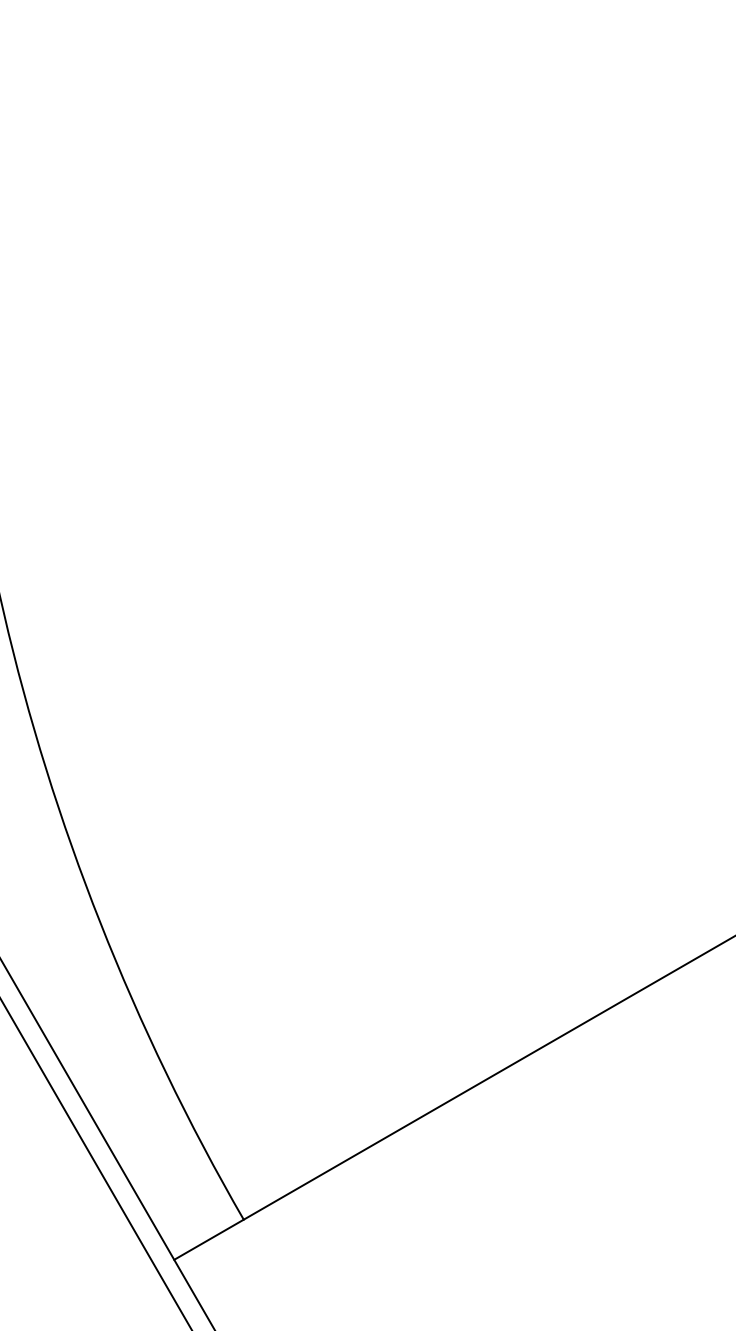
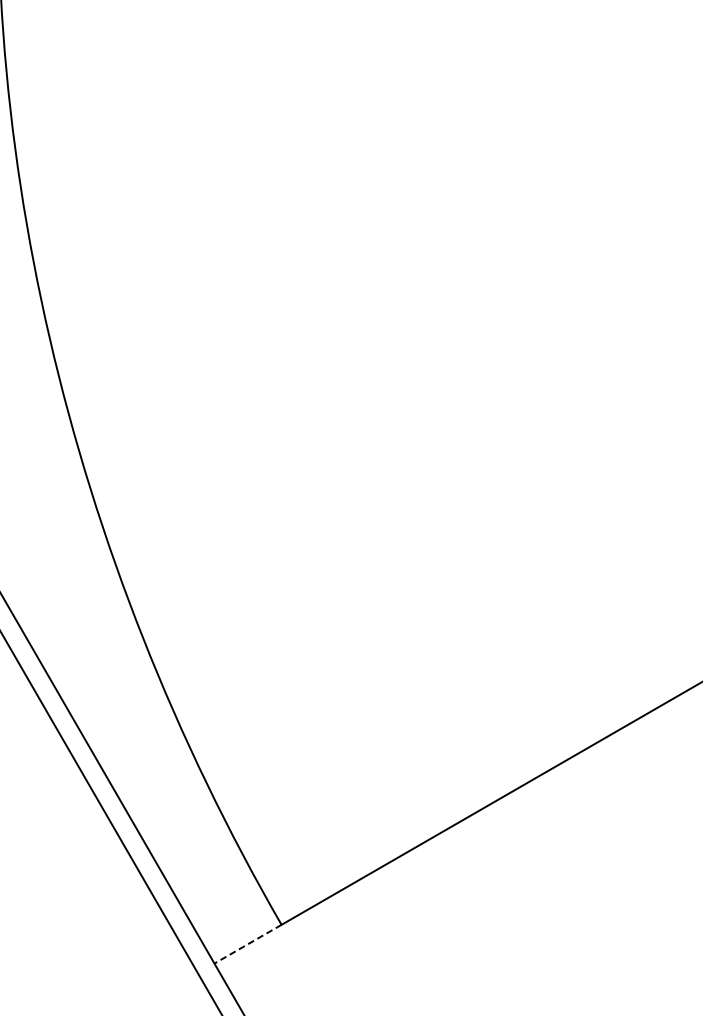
line: (208, 1239) -> (247, 943), solid -> dashed

